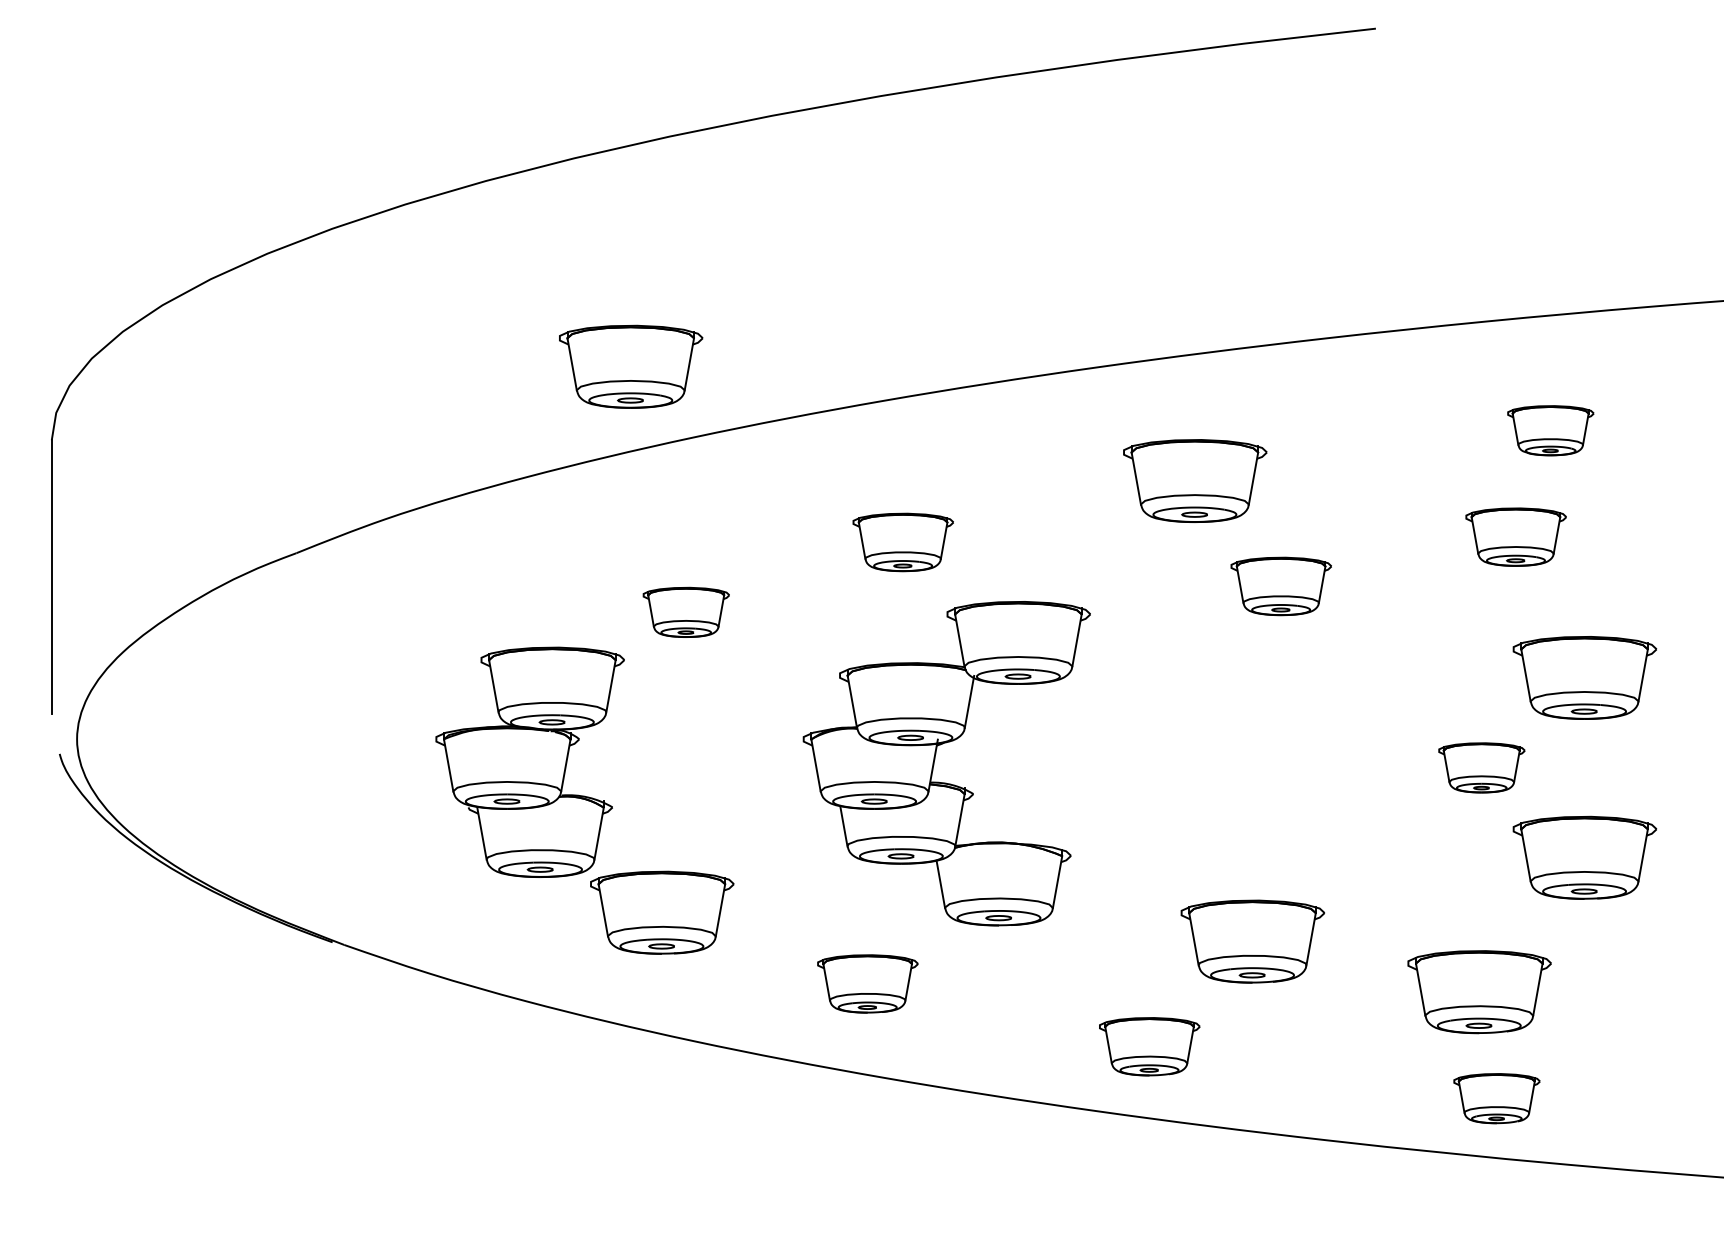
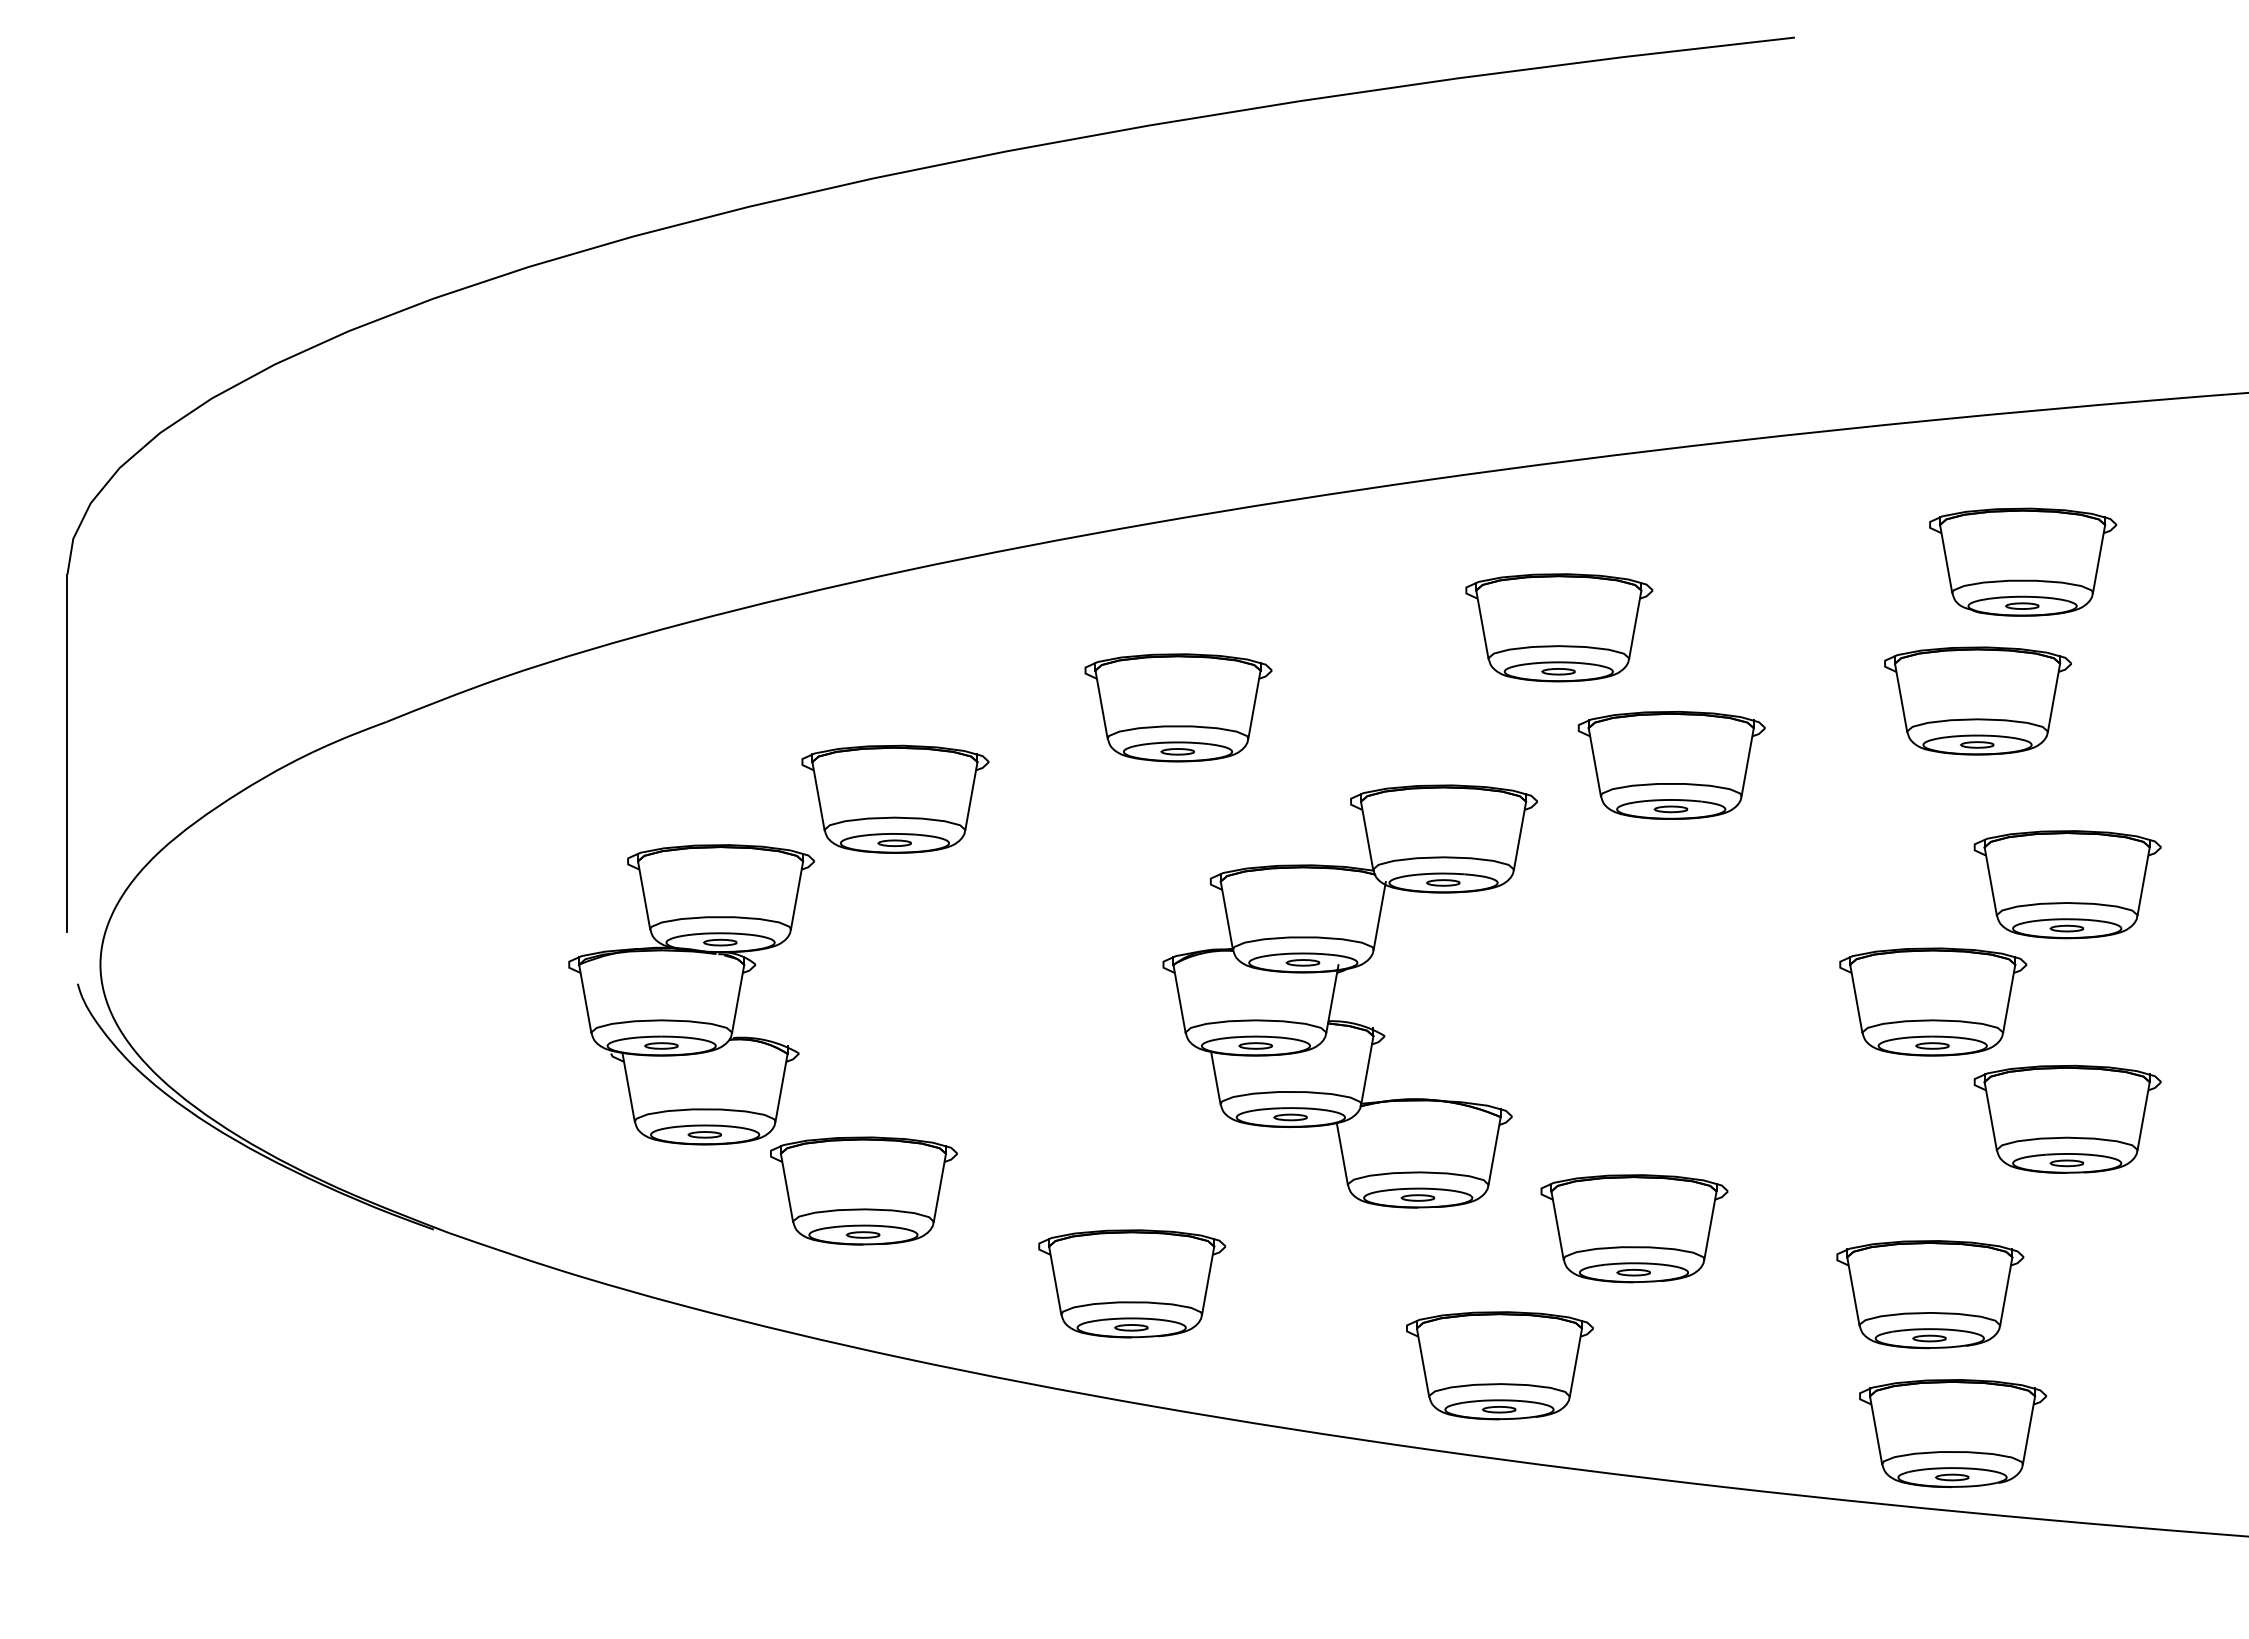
part: (631, 366) -> (823, 478), removed
part: (1551, 430) -> (2023, 561), size x1.67
part: (1515, 536) -> (1977, 700), size x1.43
part: (903, 542) -> (1178, 707), size x1.43
part: (1281, 585) -> (1671, 764), size x1.43
part: (686, 611) -> (895, 798), size x1.67
part: (934, 762) -> (1334, 994), moved
part: (1482, 767) -> (1933, 1001), size x1.67
part: (868, 983) -> (1132, 1283), size x1.43
part: (1149, 1046) -> (1499, 1365), size x1.43
part: (1496, 1098) -> (1952, 1433), size x1.67

